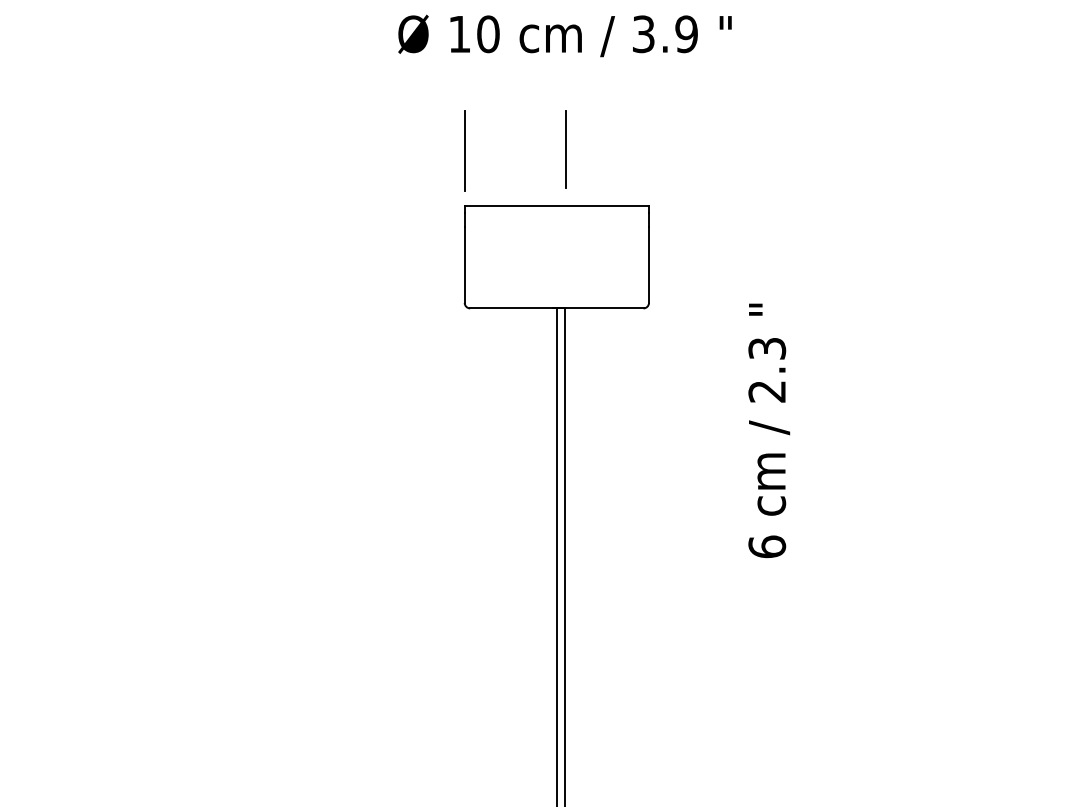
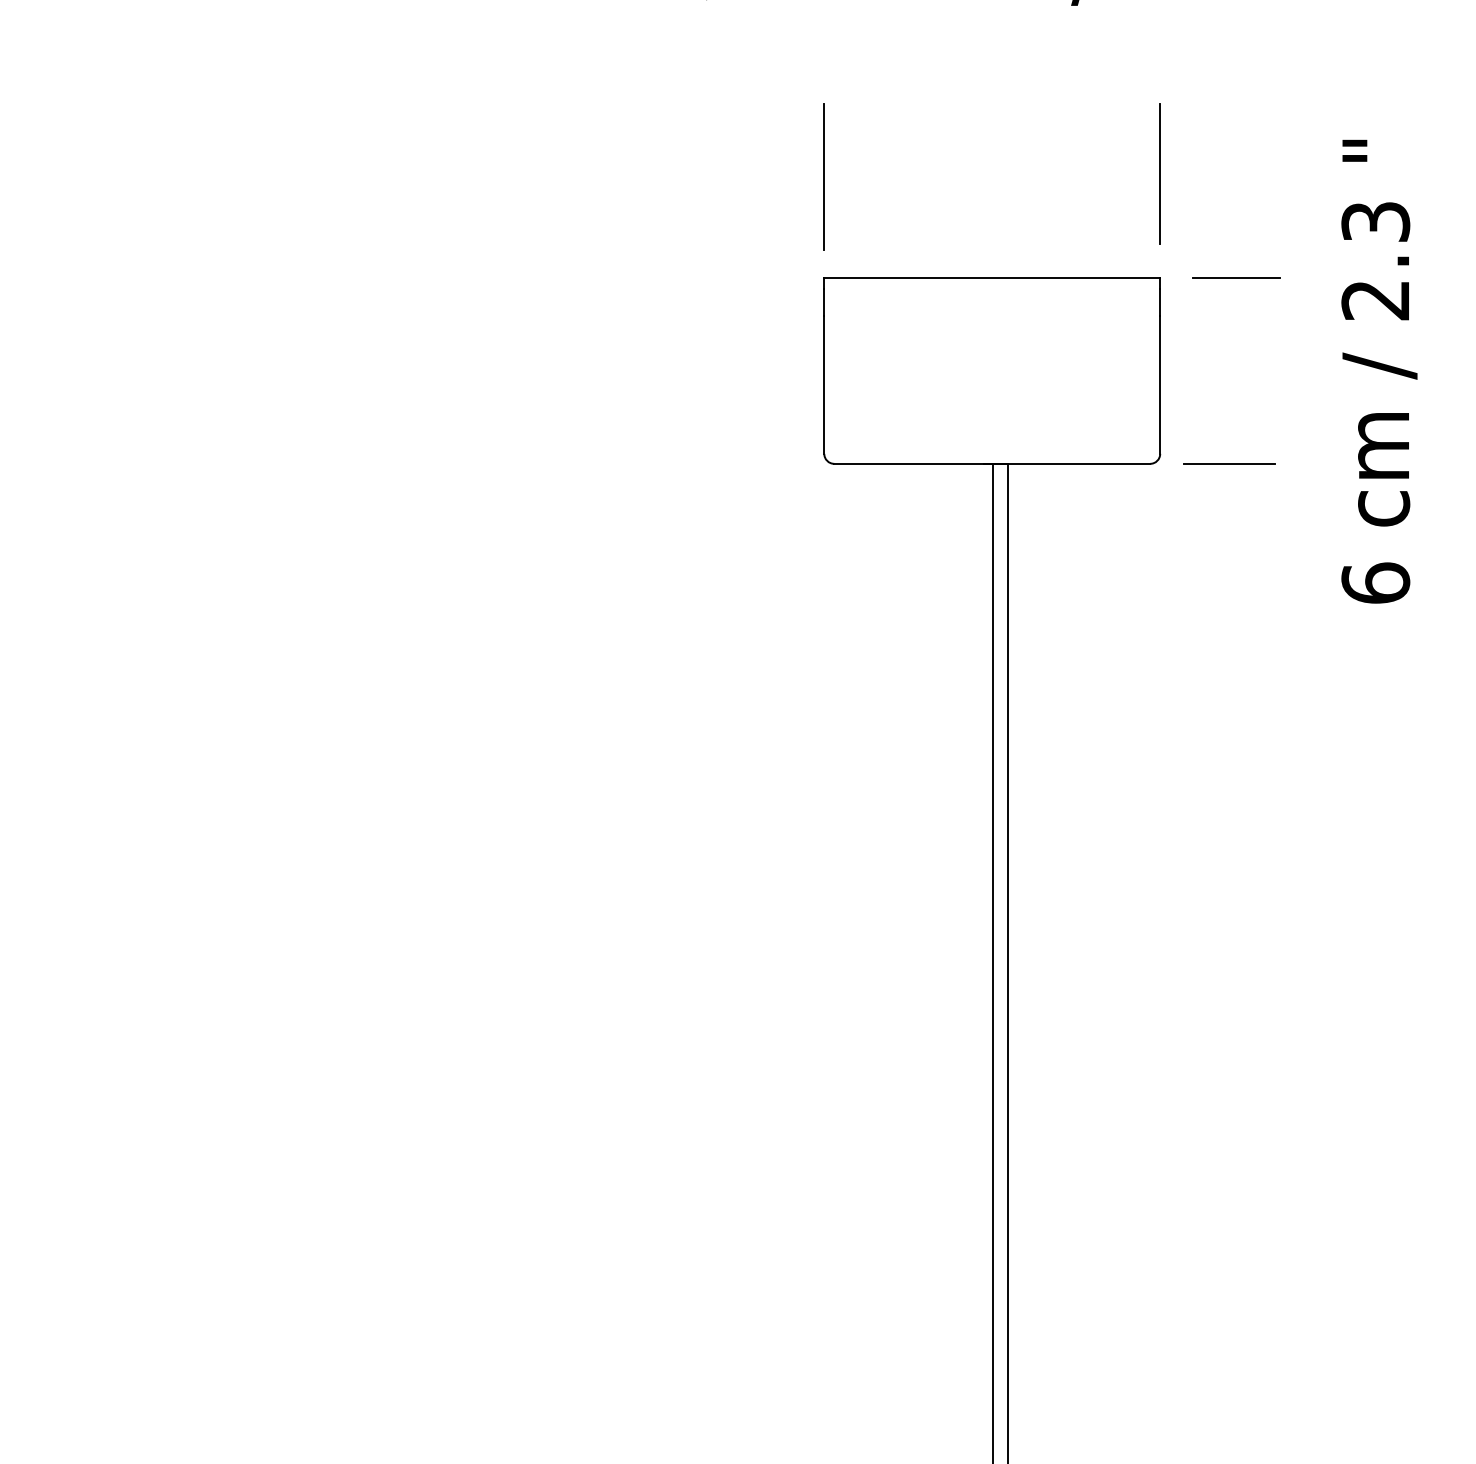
line: (565, 149) -> (1159, 174), moved
line: (690, 206) -> (1235, 278), added
line: (686, 308) -> (1228, 464), added
text: (769, 430) -> (1379, 371), moved

